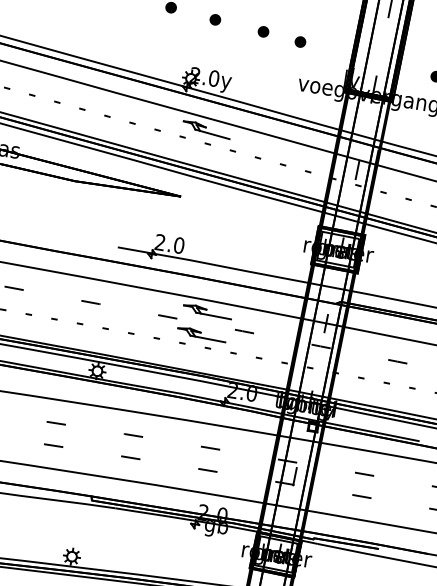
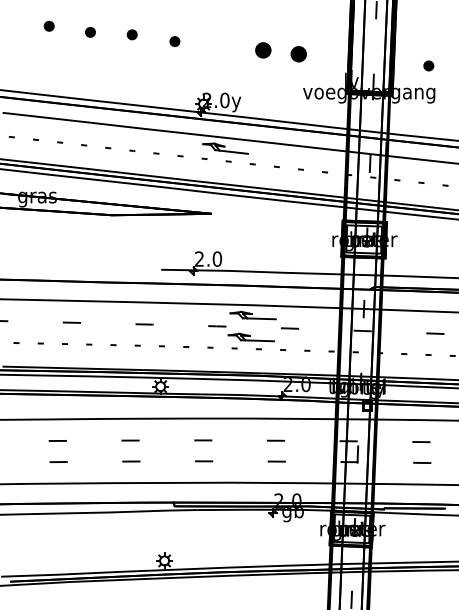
part: (215, 19) -> (217, 45), removed
part: (263, 31) -> (263, 49), size x1.6
part: (300, 41) -> (298, 53), size x1.6

